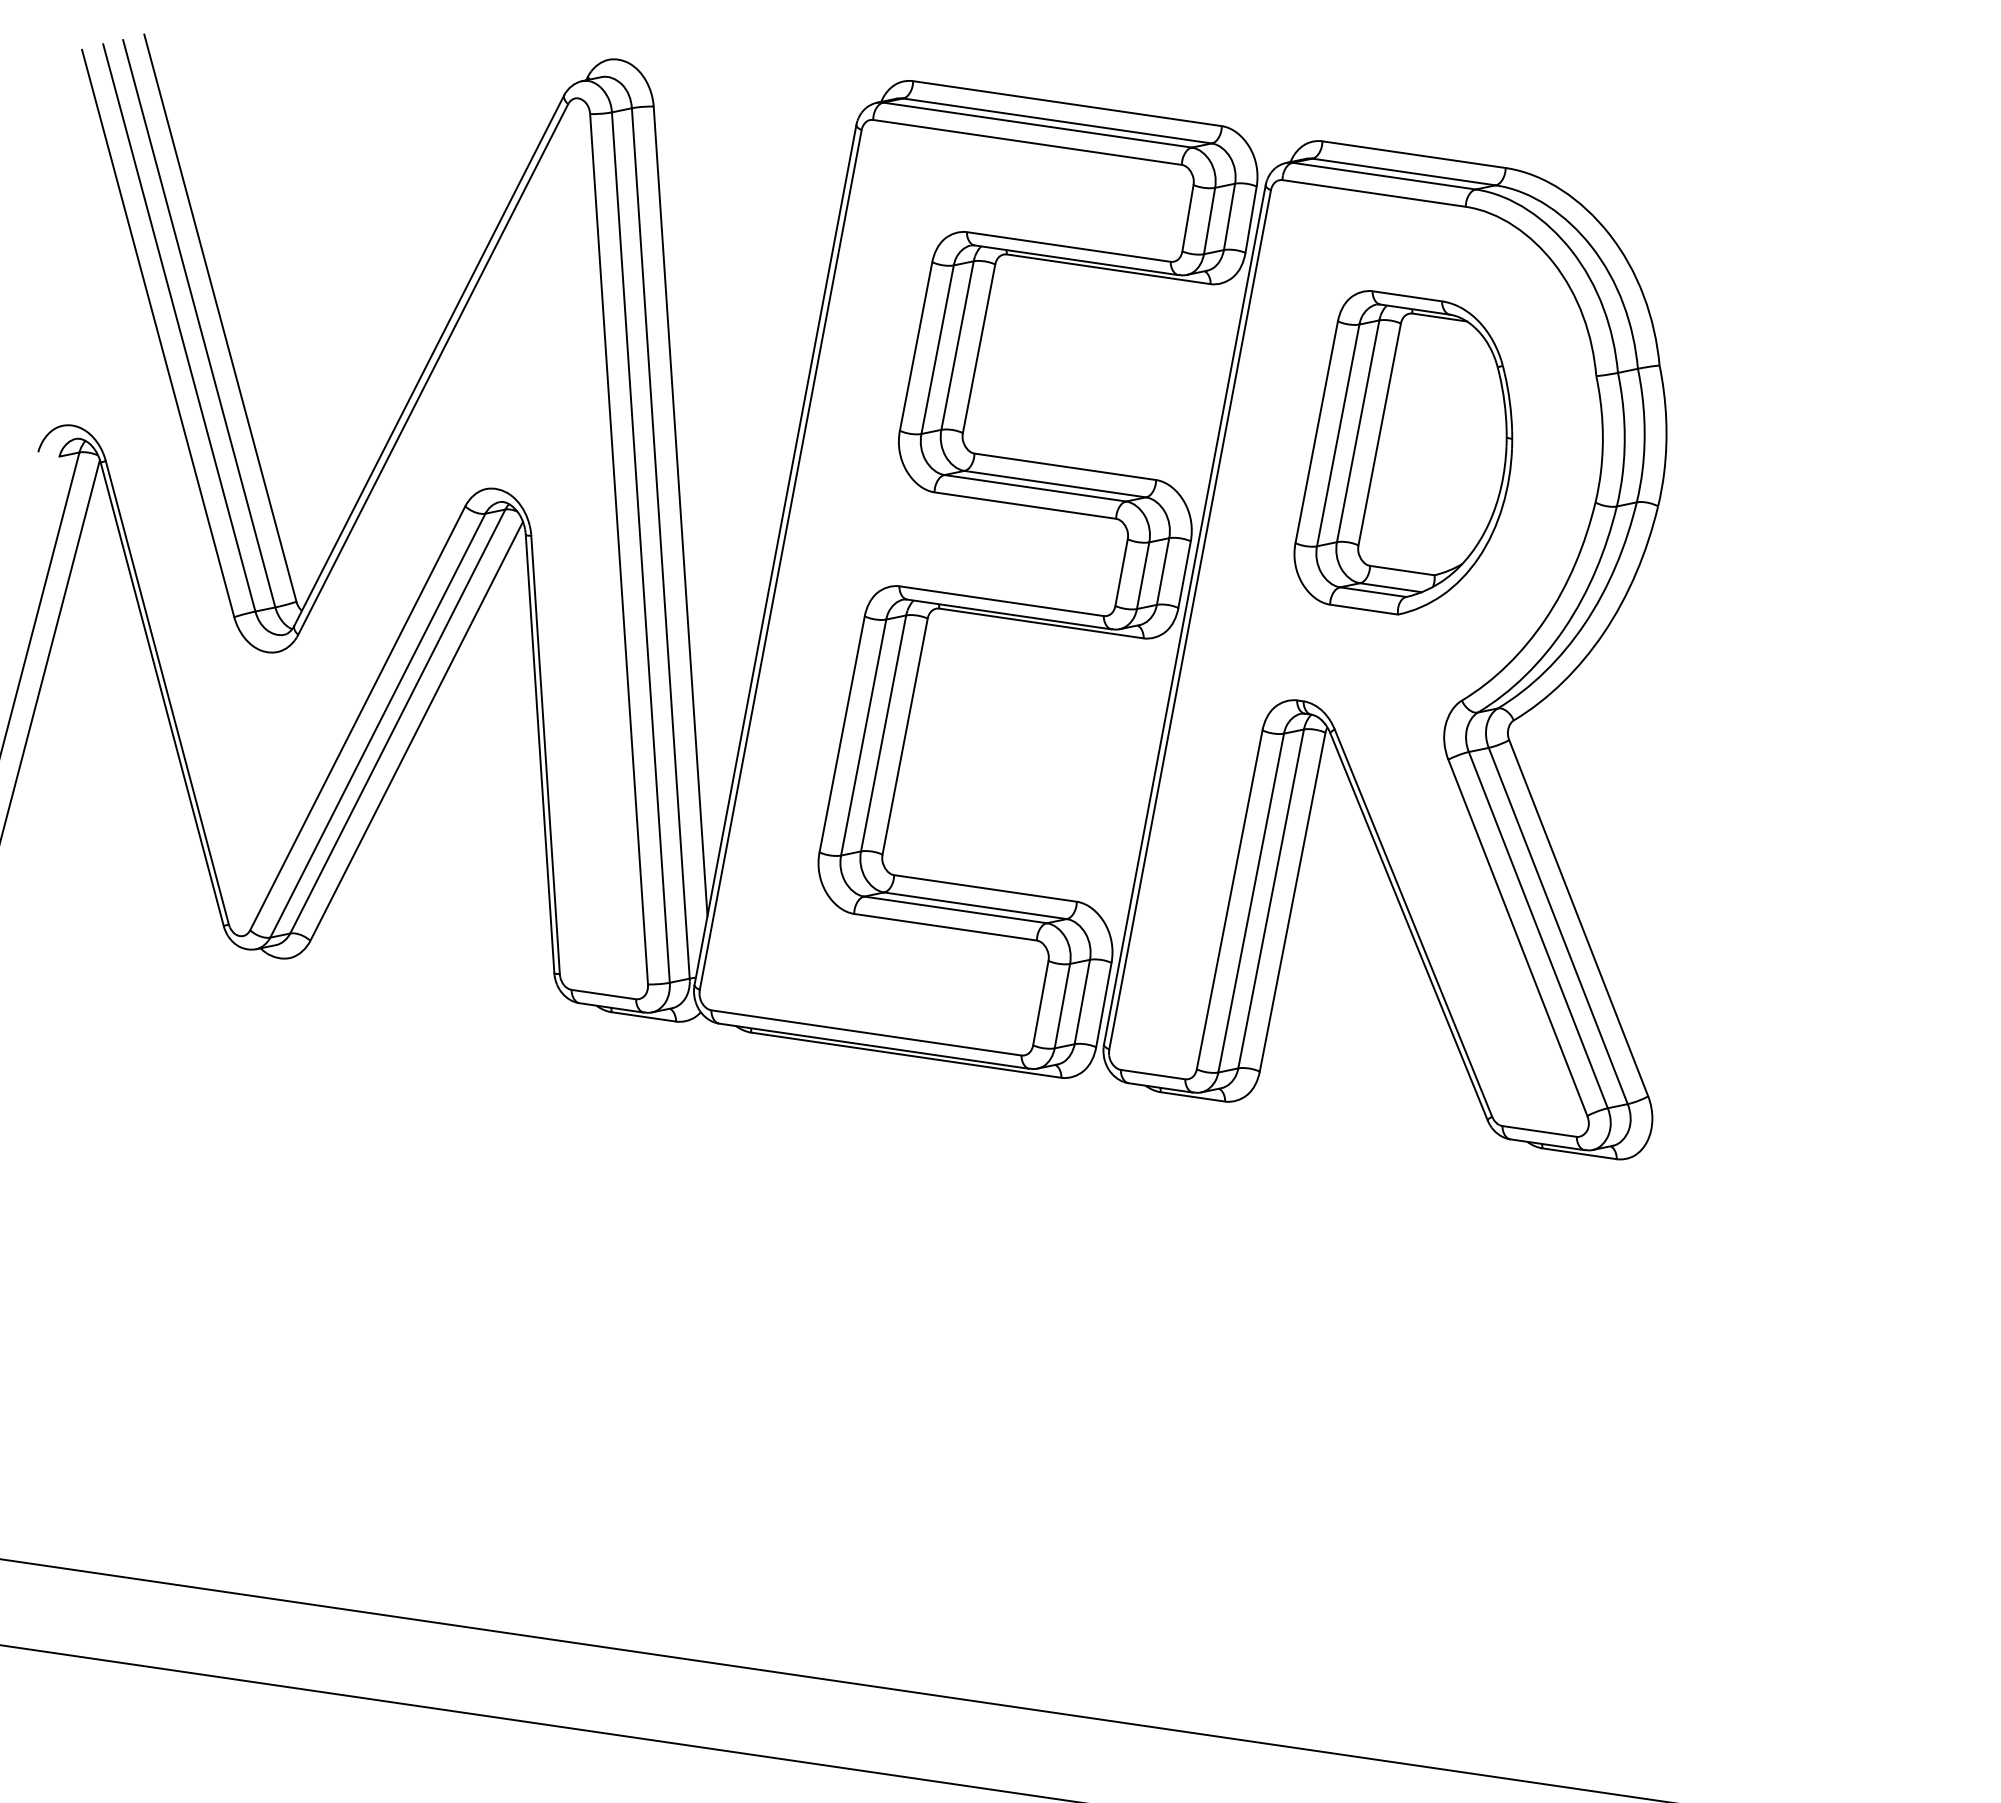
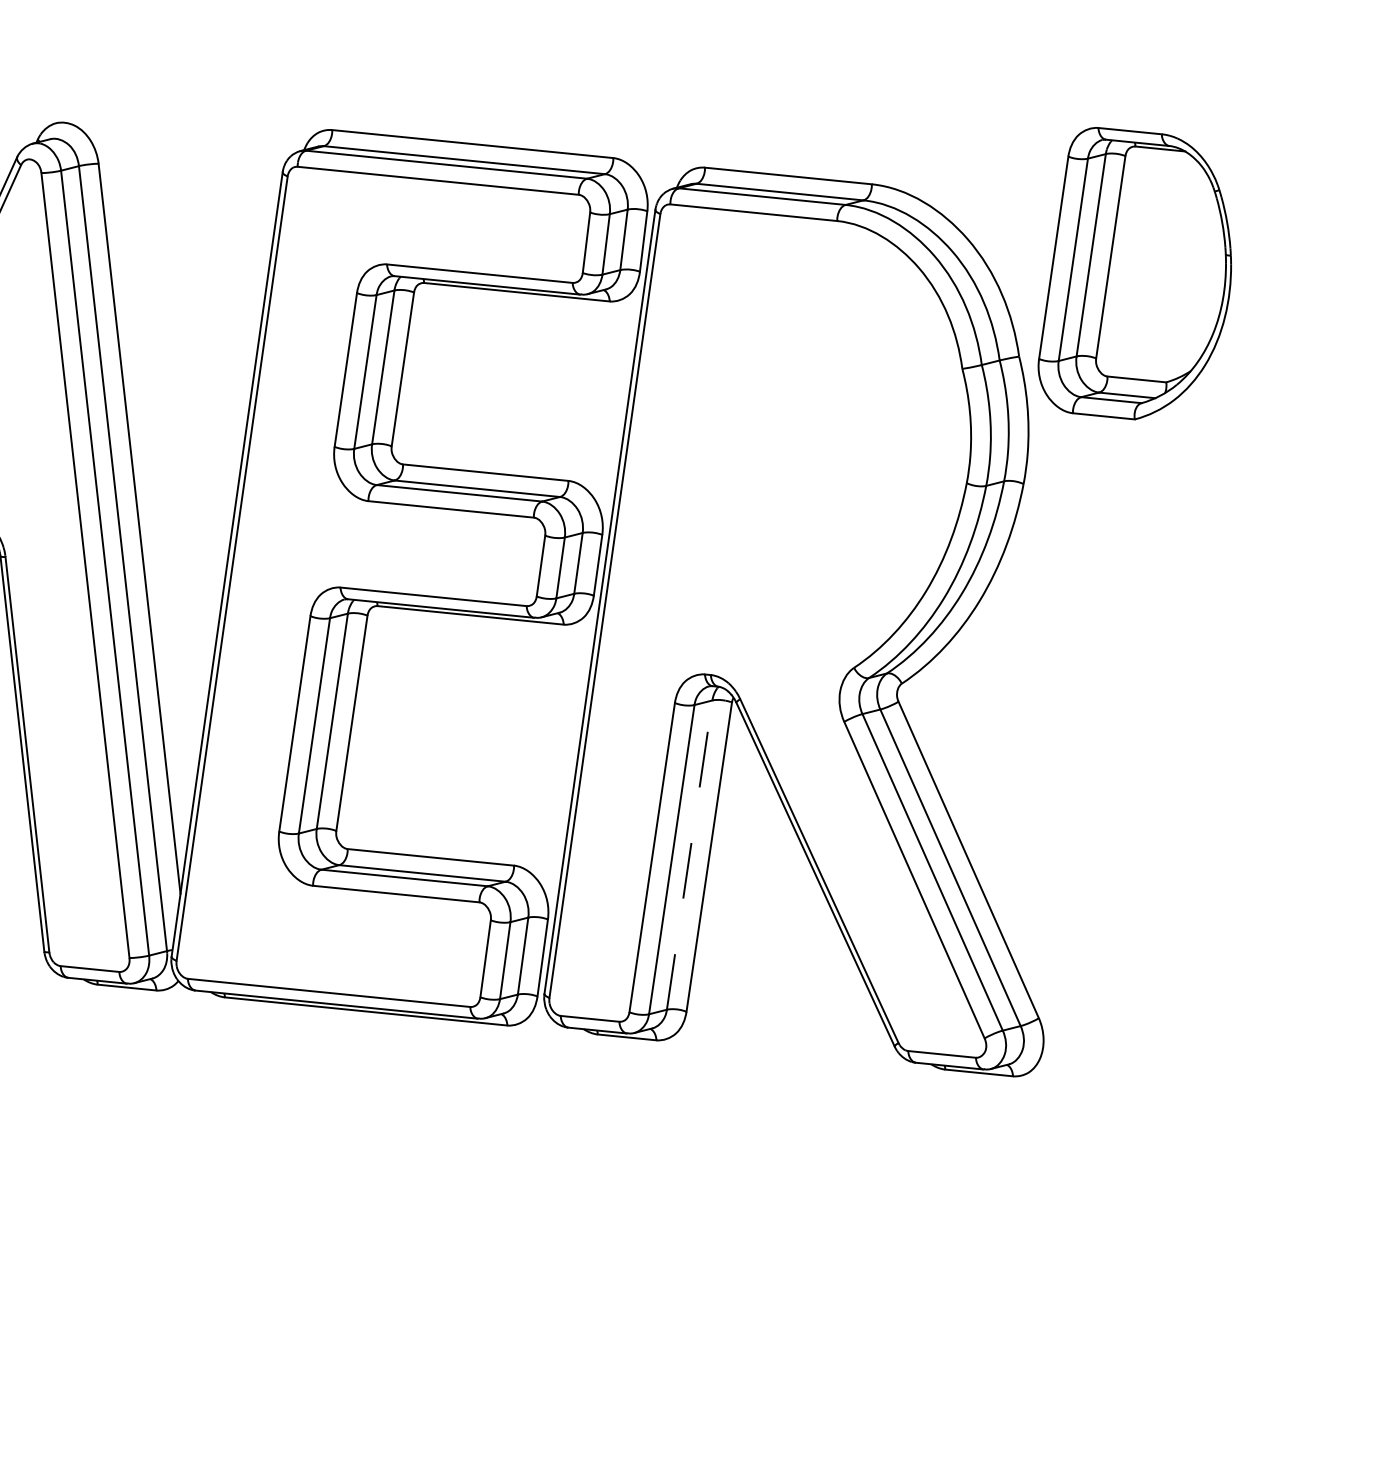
part: (1403, 452) -> (1133, 272), moved
line: (1271, 898) -> (689, 854), solid -> dashed

